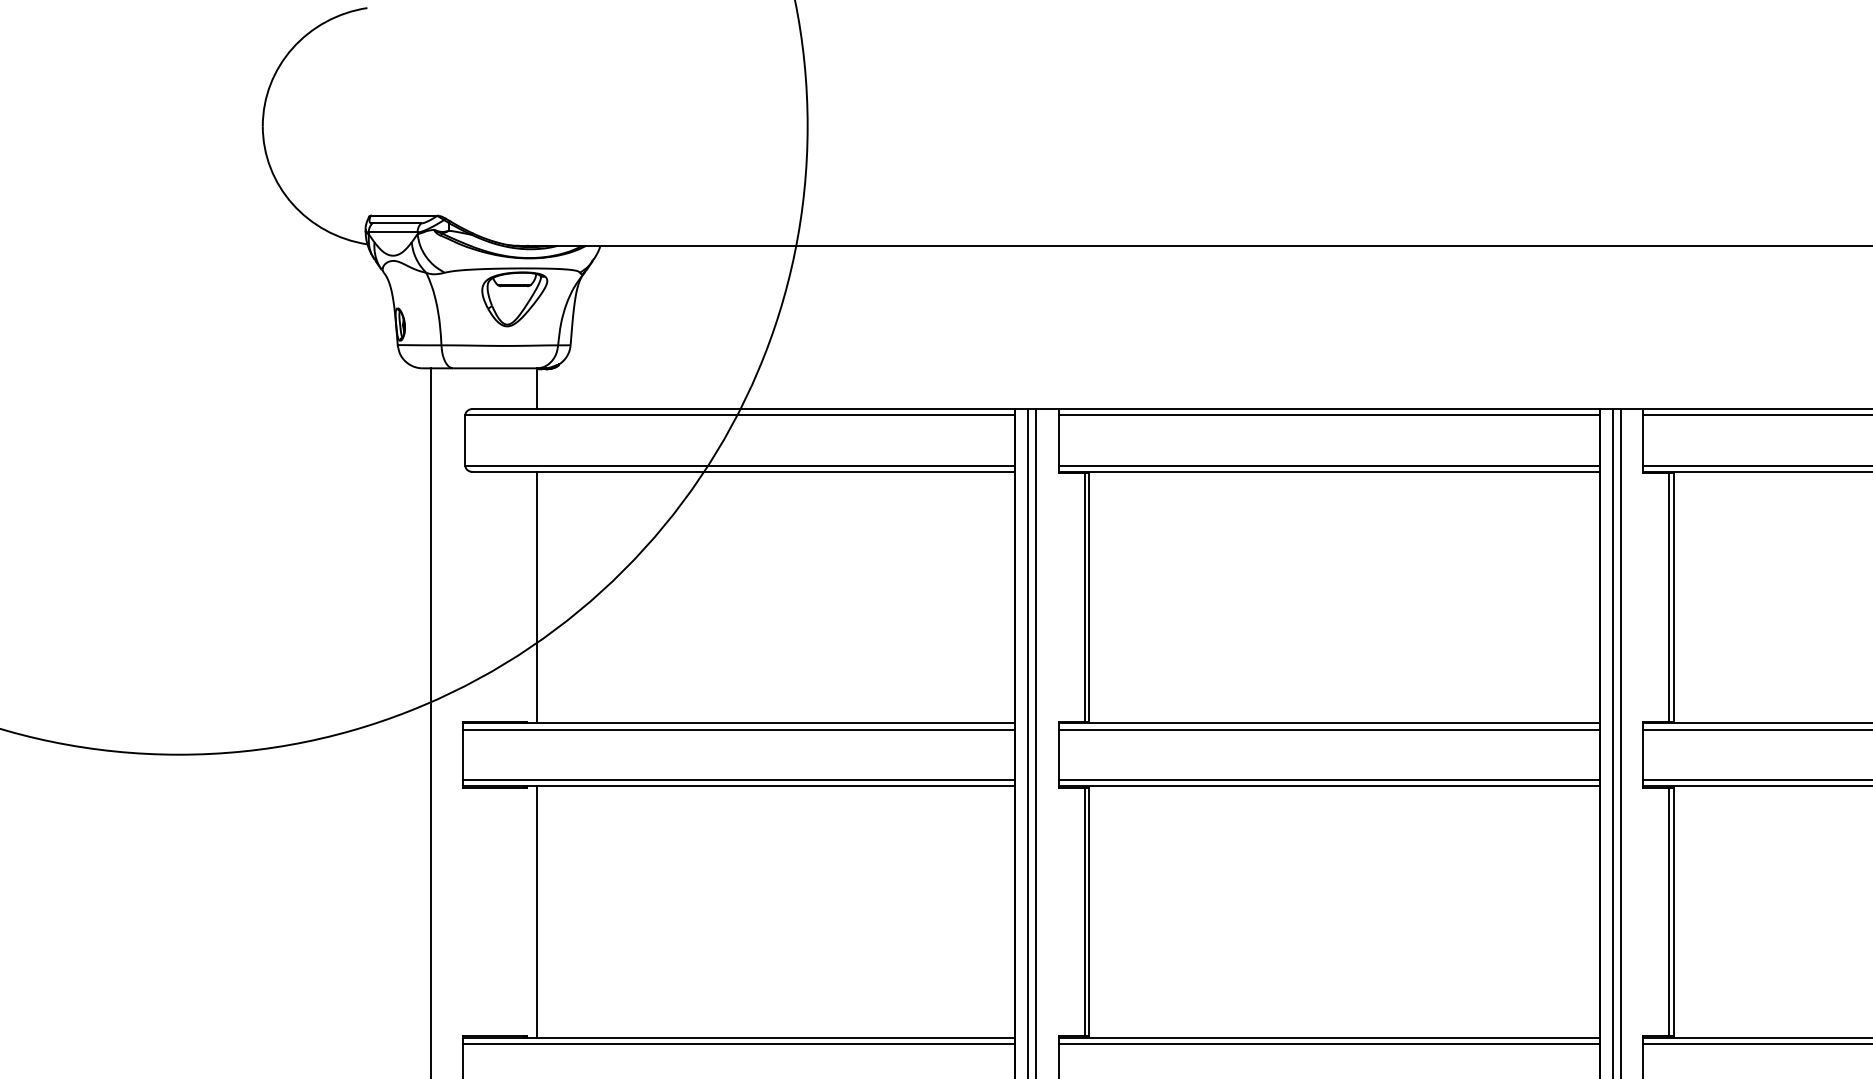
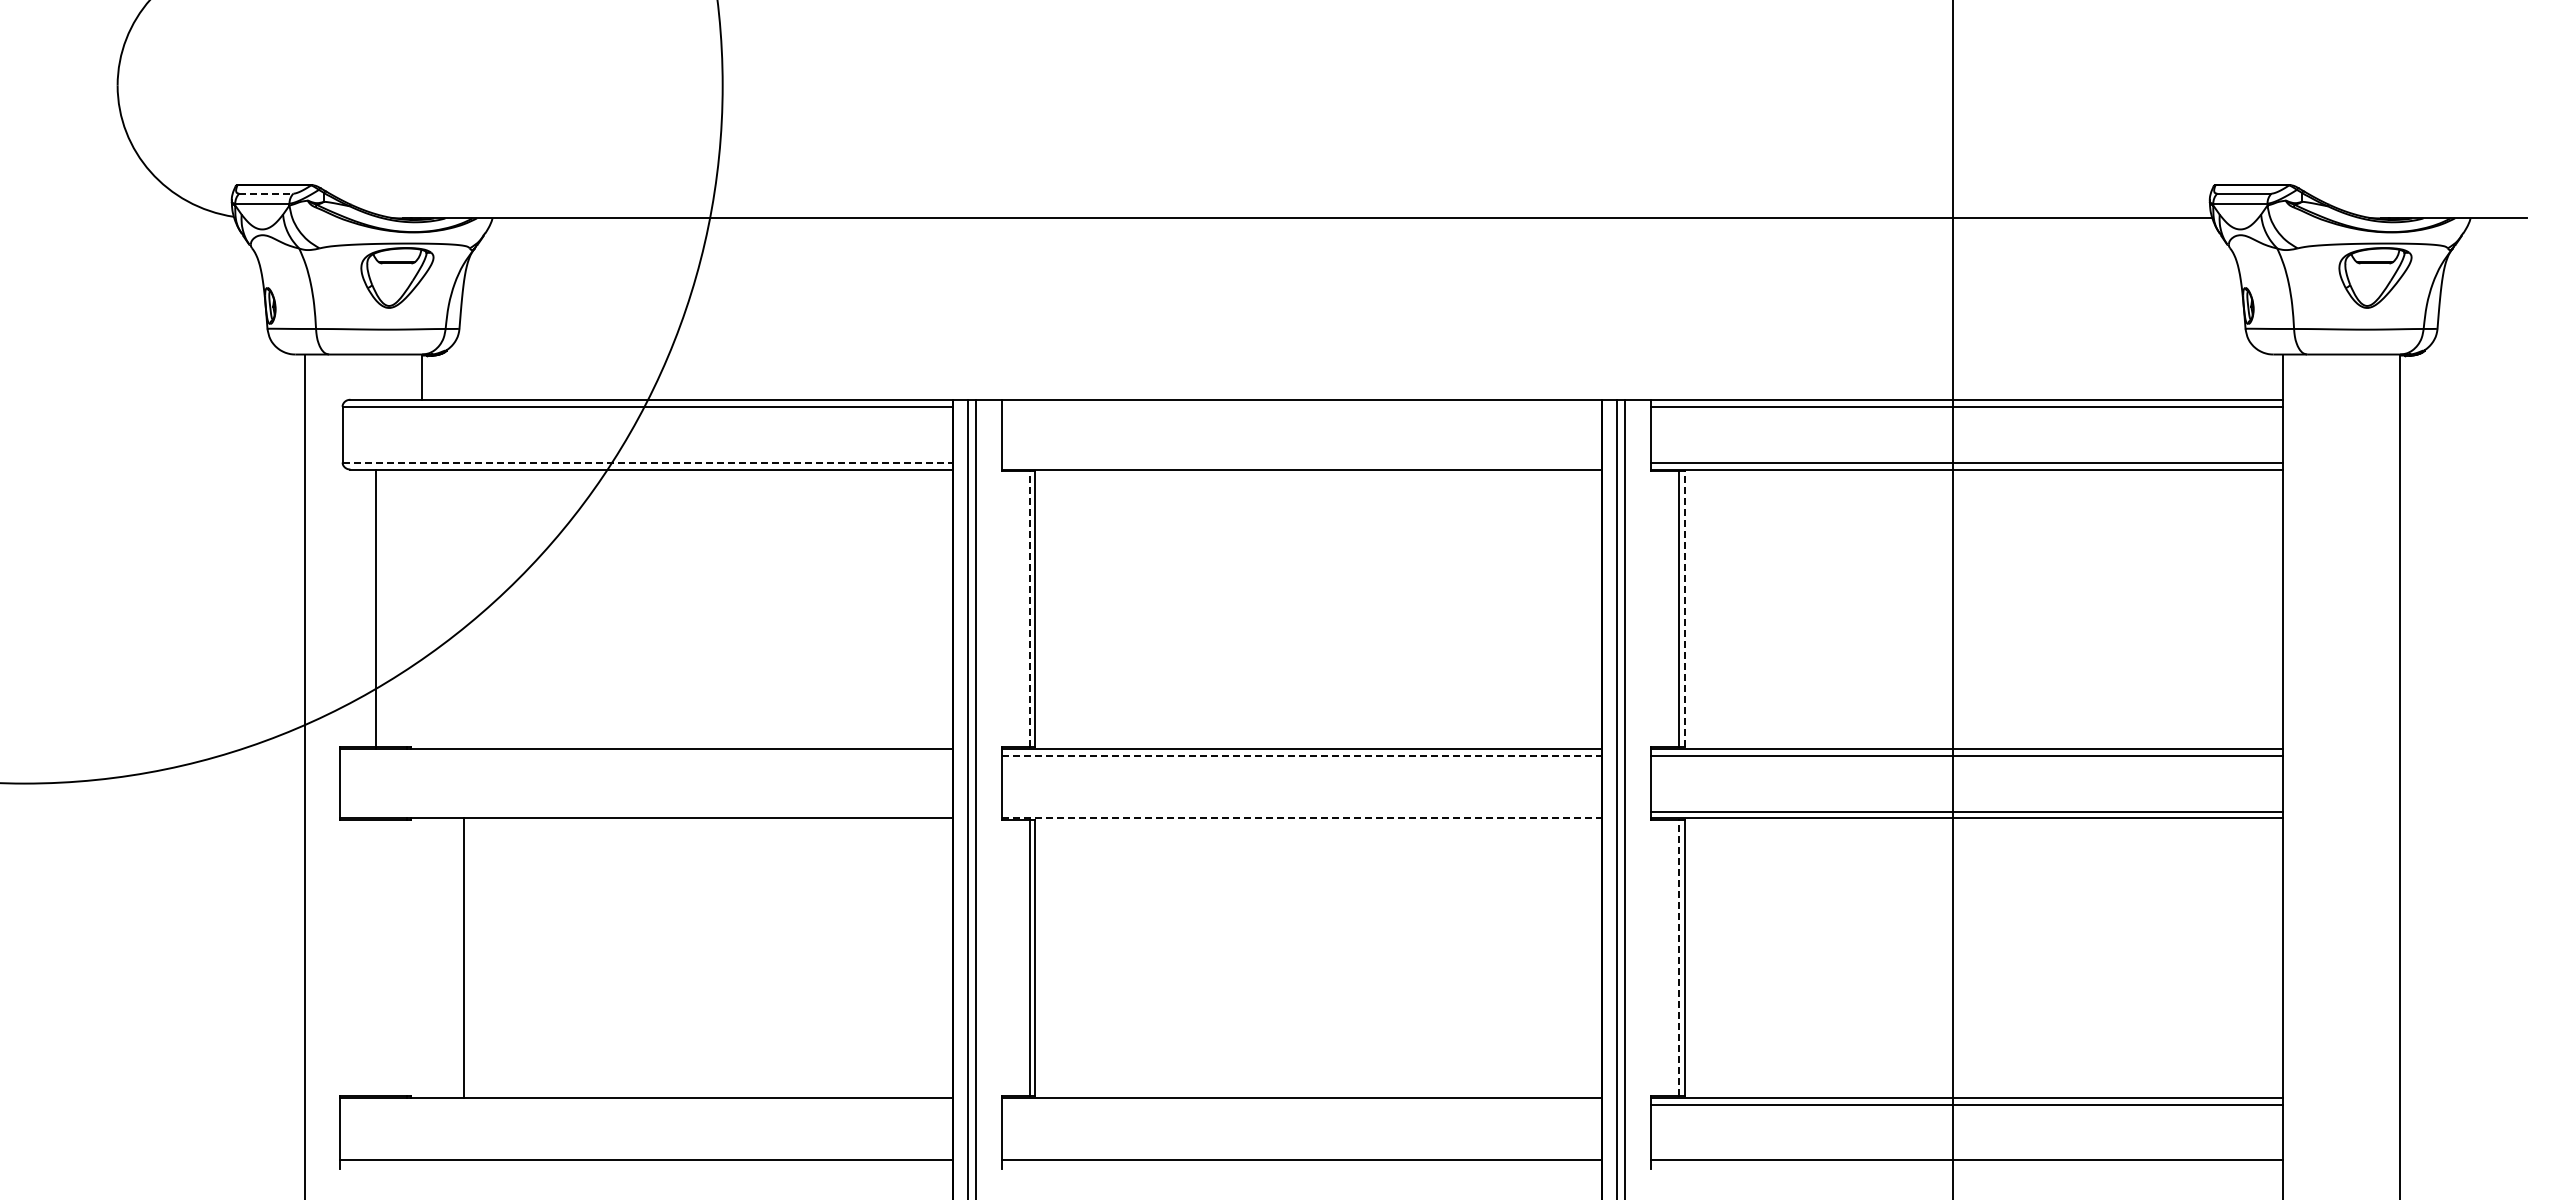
line: (396, 223) -> (266, 193), solid -> dashed
line: (1328, 415) -> (1301, 406), removed
line: (740, 465) -> (648, 462), solid -> dashed
line: (1328, 465) -> (1301, 462), removed
line: (537, 597) -> (376, 608), moved
line: (1084, 597) -> (1030, 609), solid -> dashed
line: (1673, 597) -> (1684, 609), solid -> dashed
line: (739, 729) -> (646, 755), removed
line: (1329, 729) -> (1302, 755), solid -> dashed
line: (739, 779) -> (646, 811), removed
line: (1328, 779) -> (1301, 811), removed
line: (1329, 786) -> (1302, 818), solid -> dashed
line: (537, 911) -> (464, 957), moved
line: (1669, 912) -> (1679, 958), solid -> dashed
line: (739, 1043) -> (646, 1104), removed
line: (1328, 1043) -> (1301, 1104), removed

